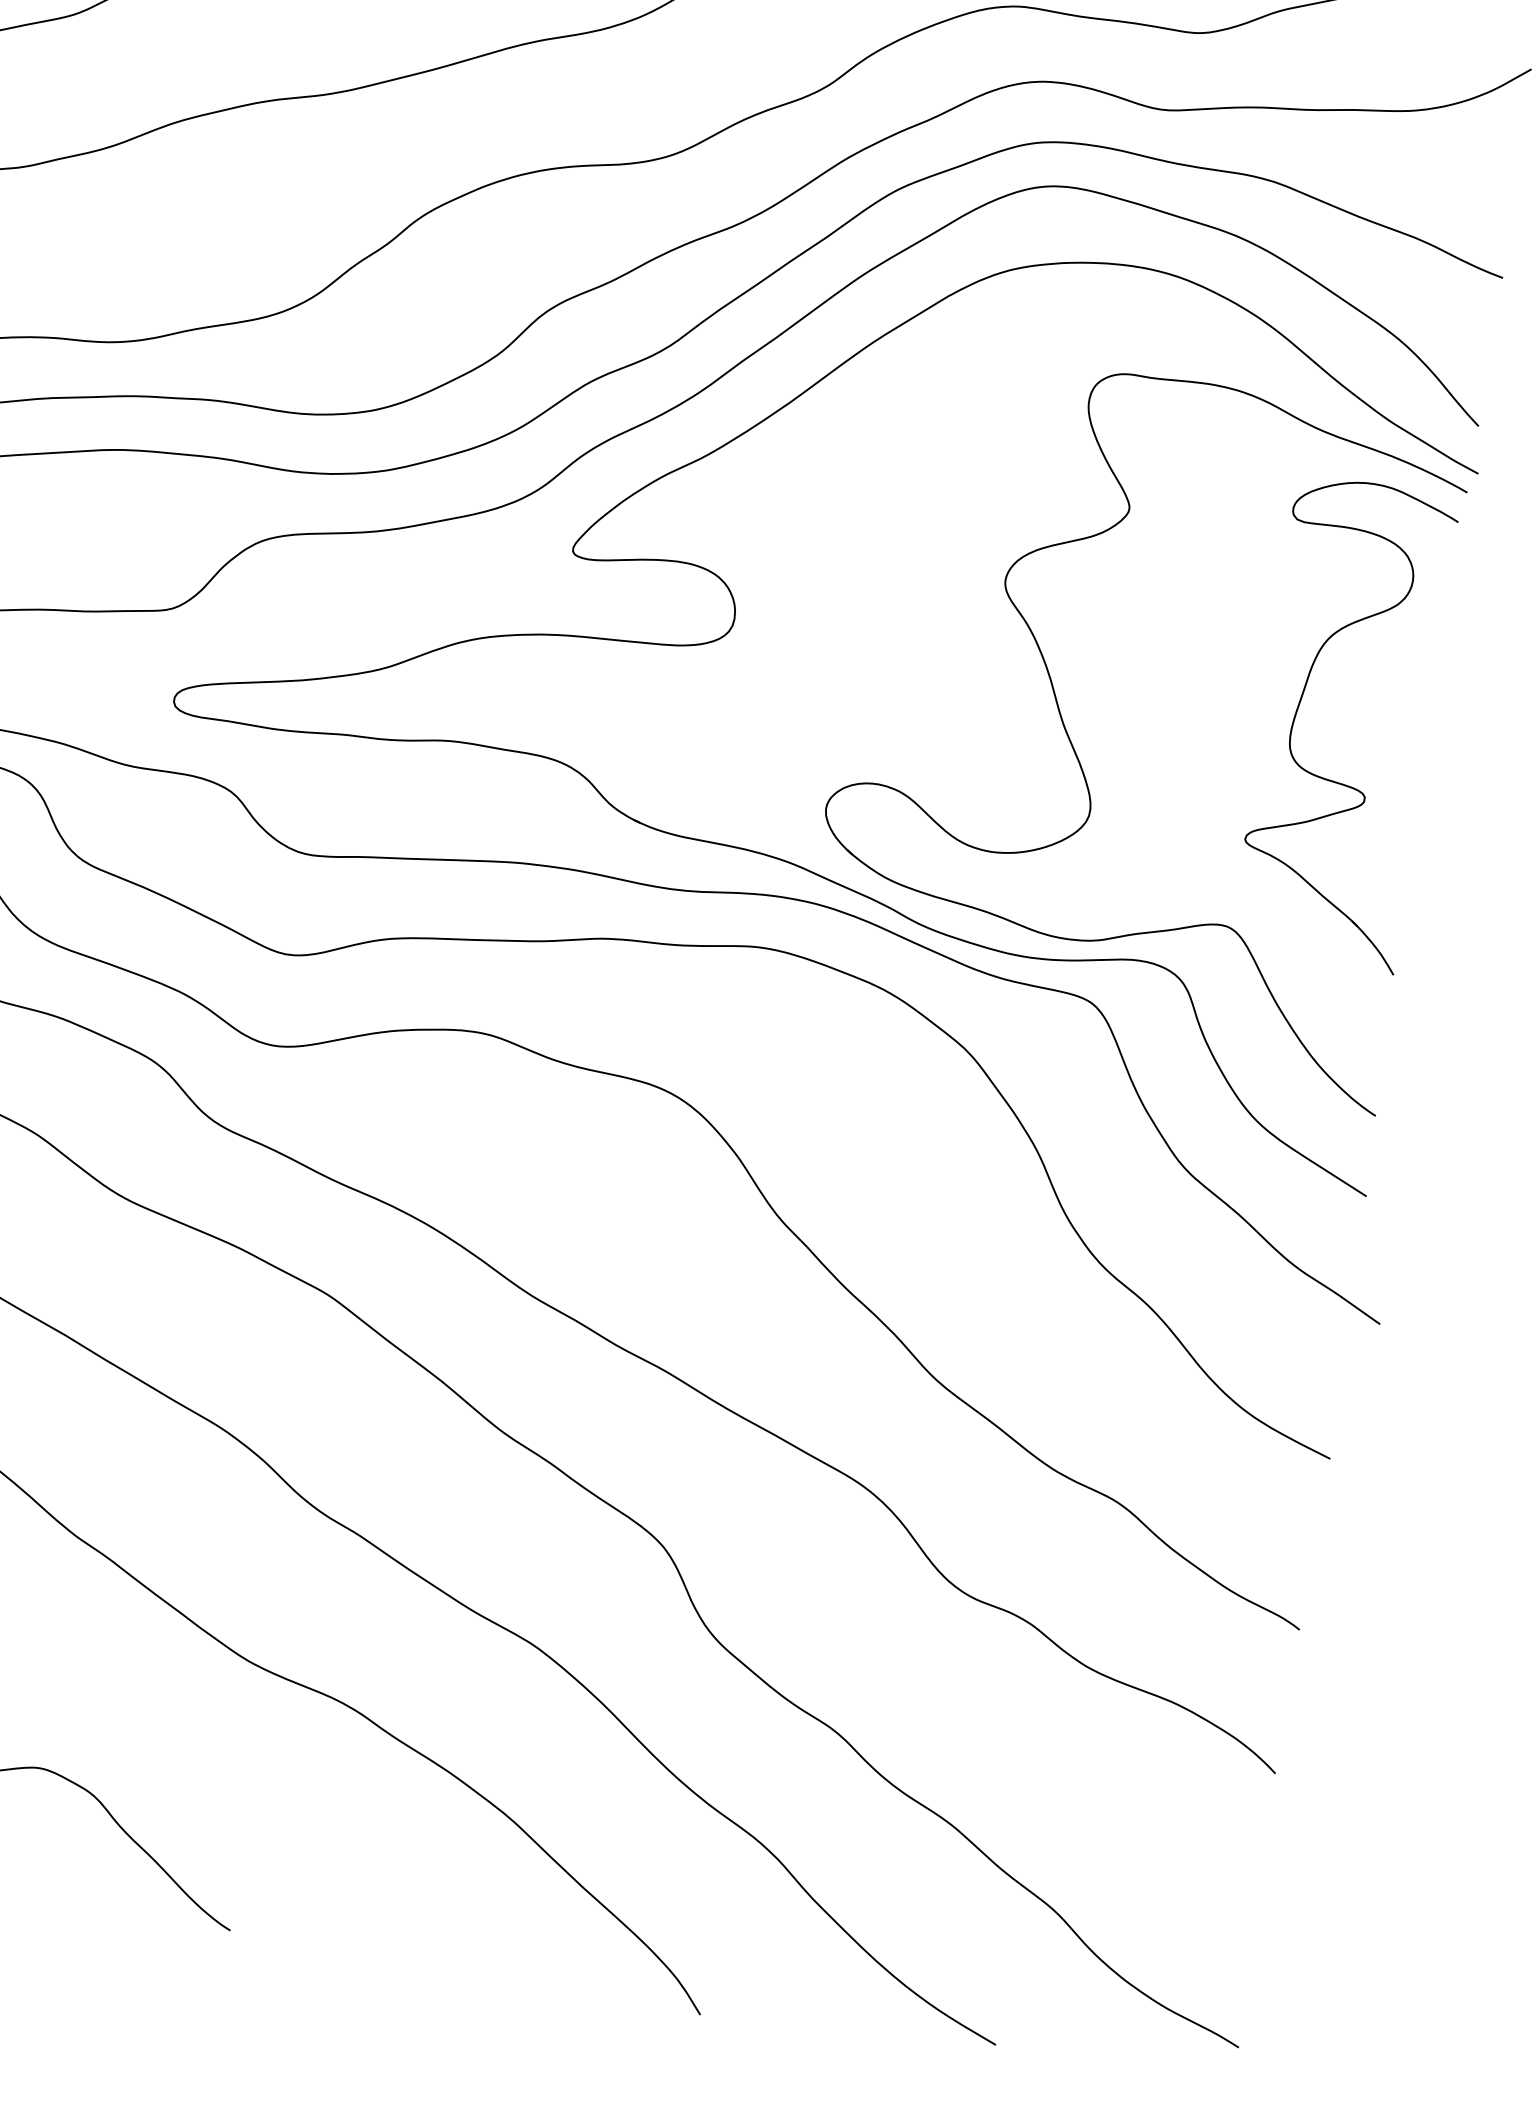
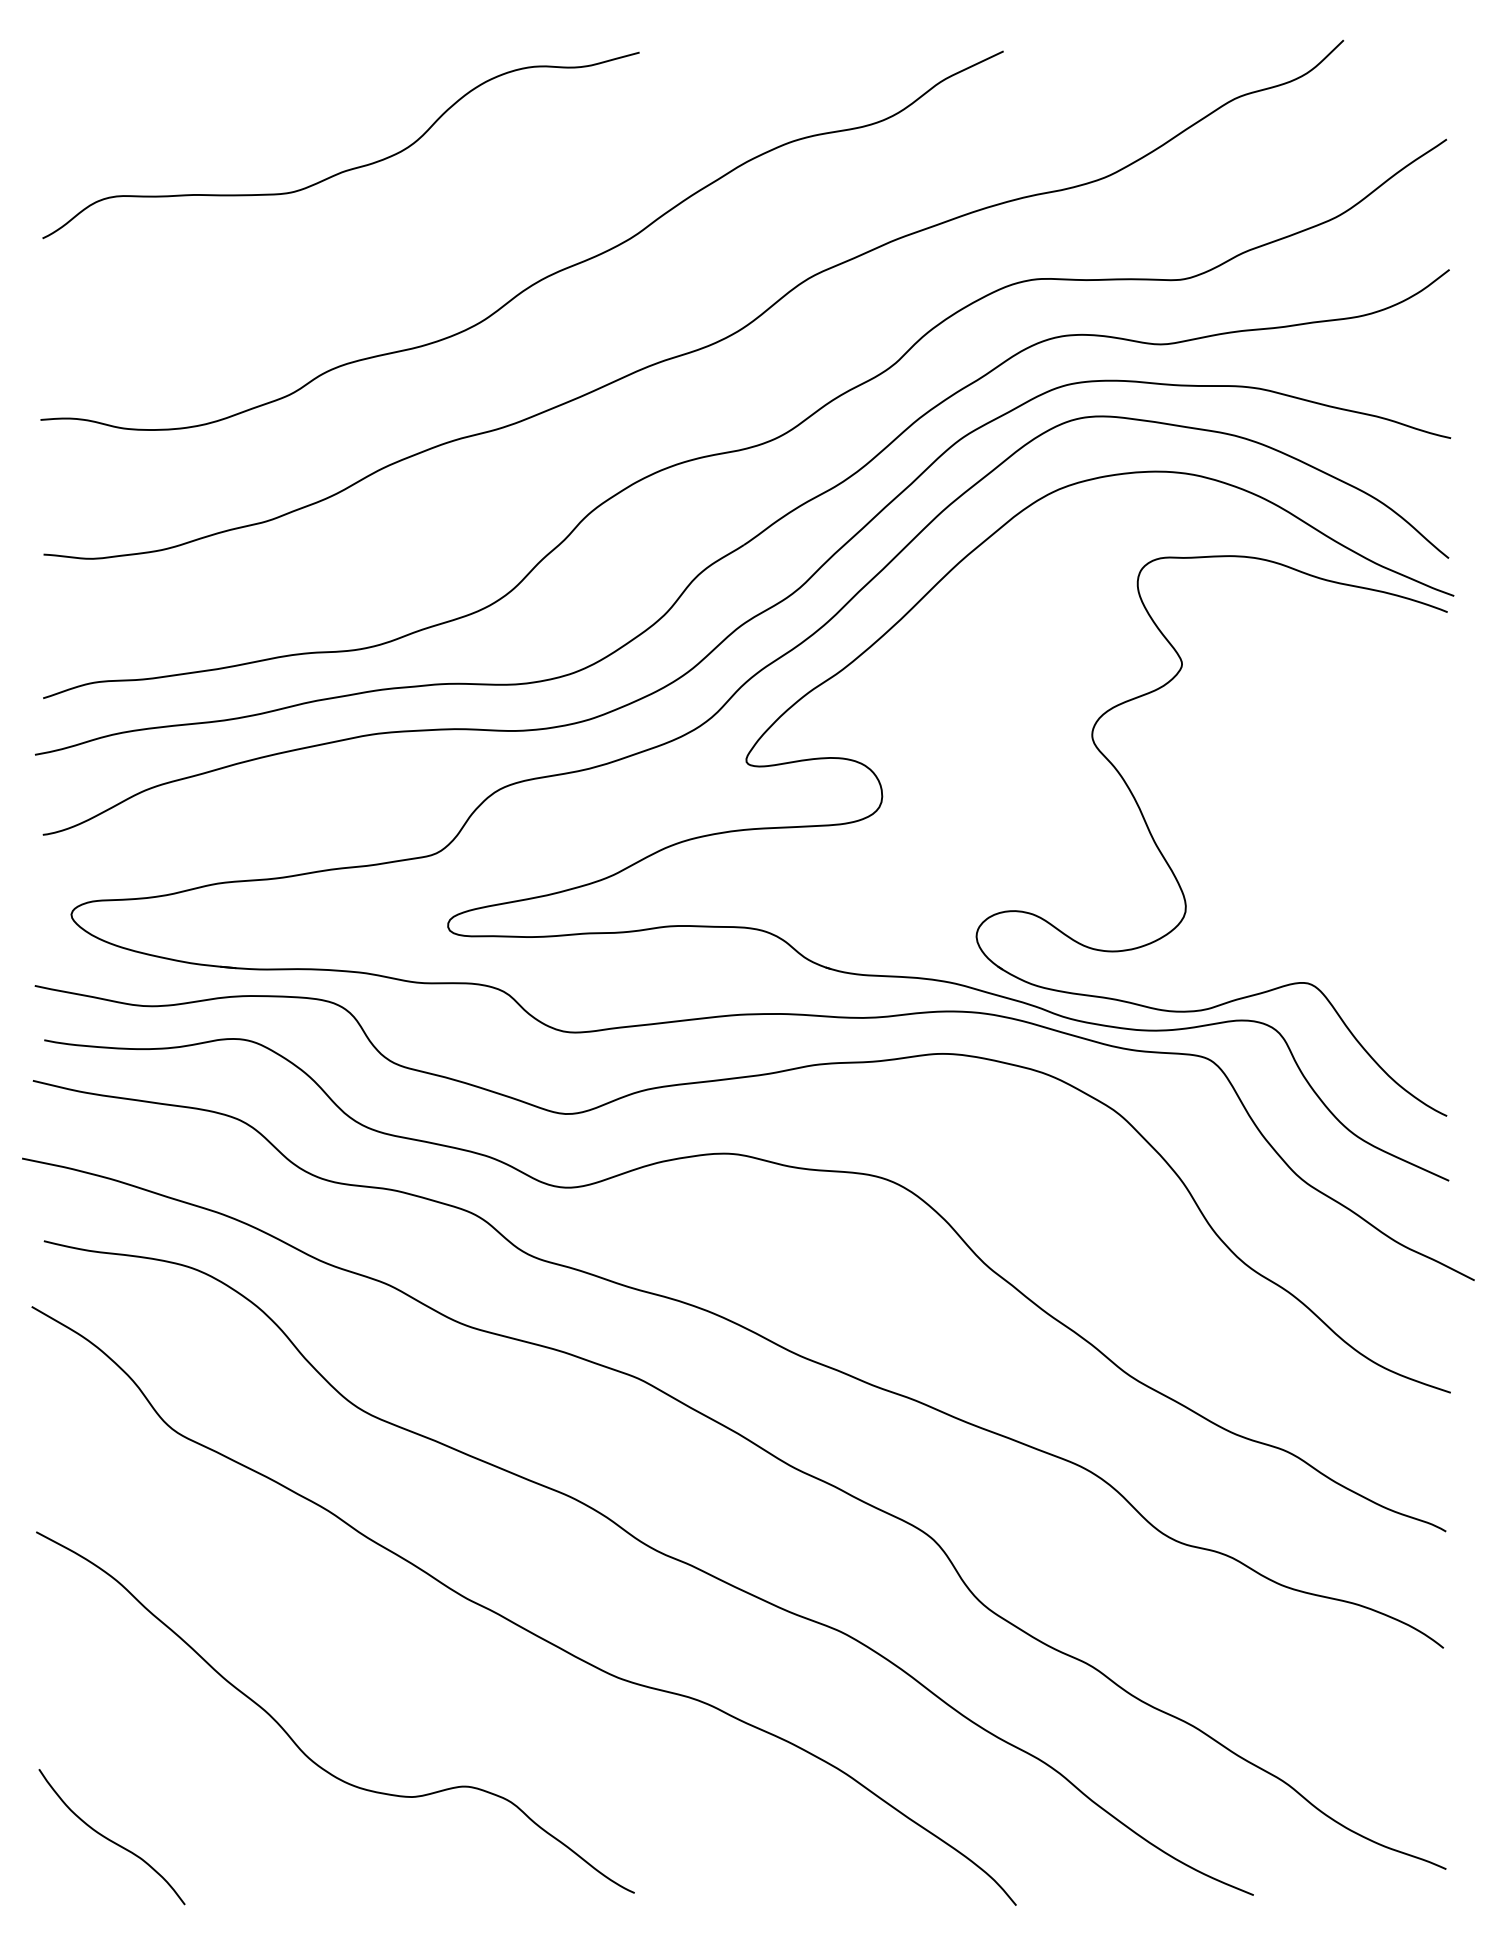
part: (1299, 708) -> (1339, 802), removed

